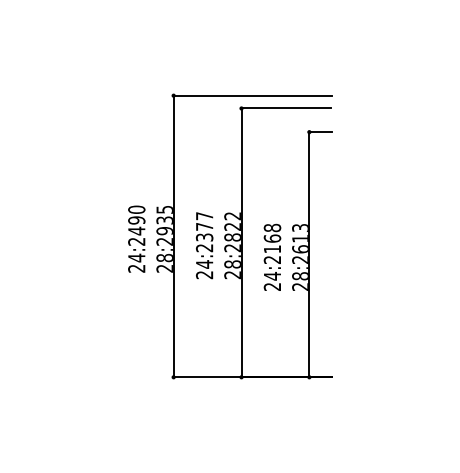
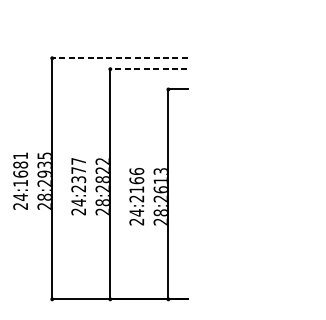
line: (252, 95) -> (119, 58), solid -> dashed
line: (285, 108) -> (147, 69), solid -> dashed
text: (136, 225) -> (20, 169), 24:2490 -> 24:1681
text: (271, 227) -> (135, 171), 24:2168 -> 24:2166

